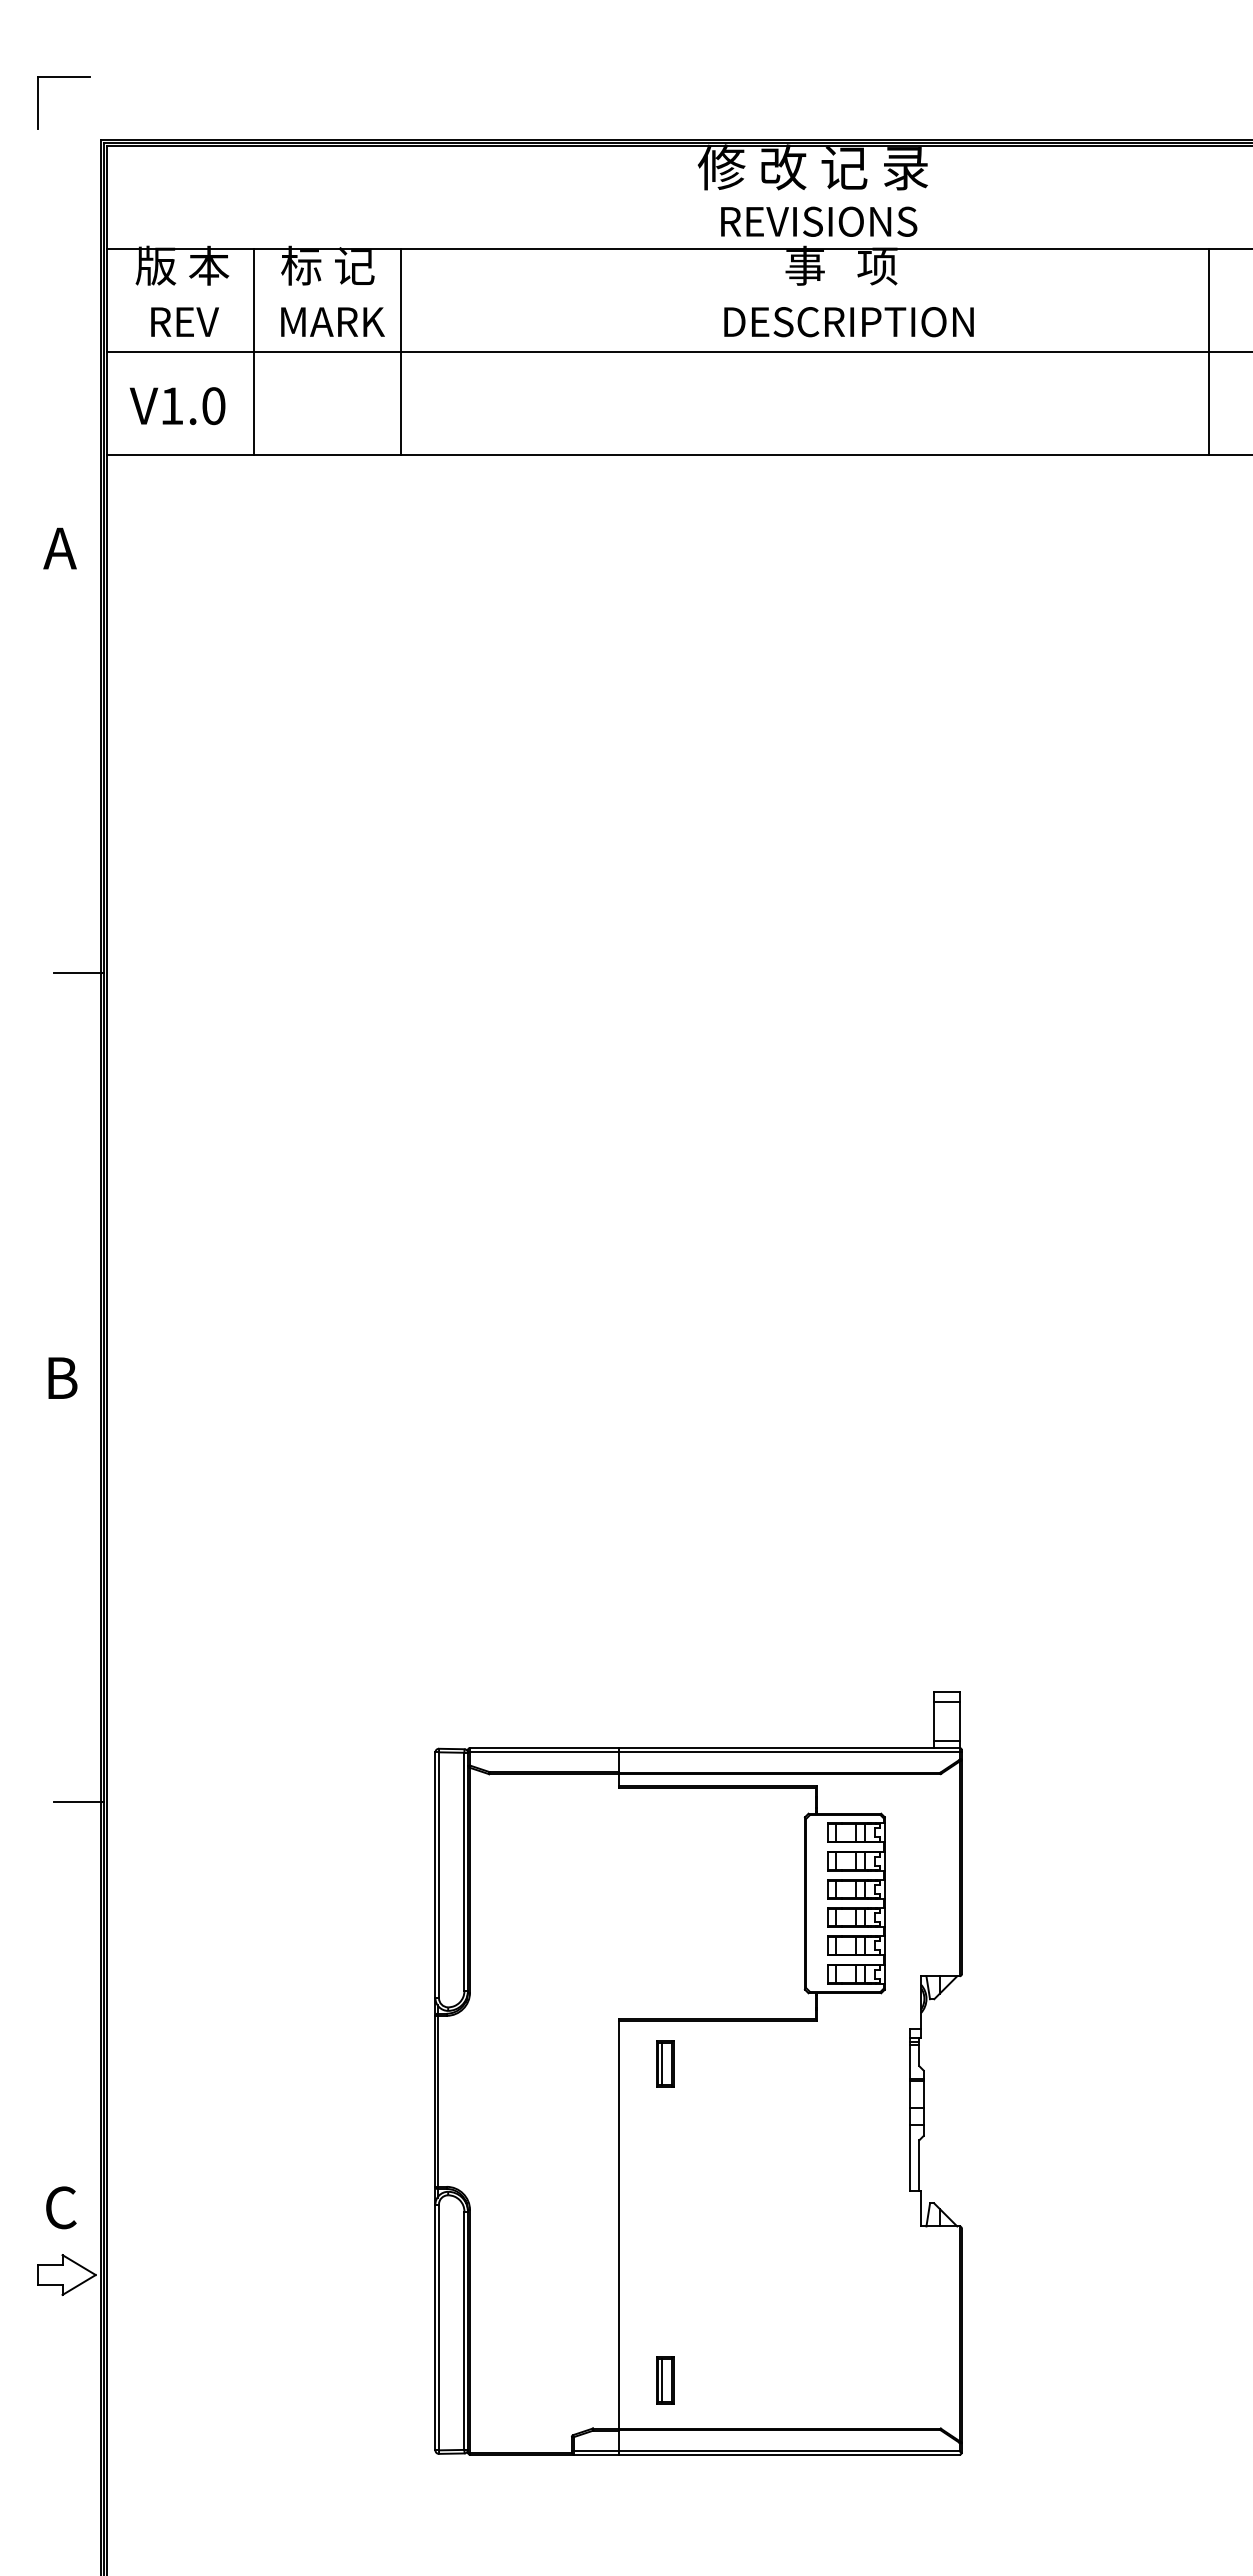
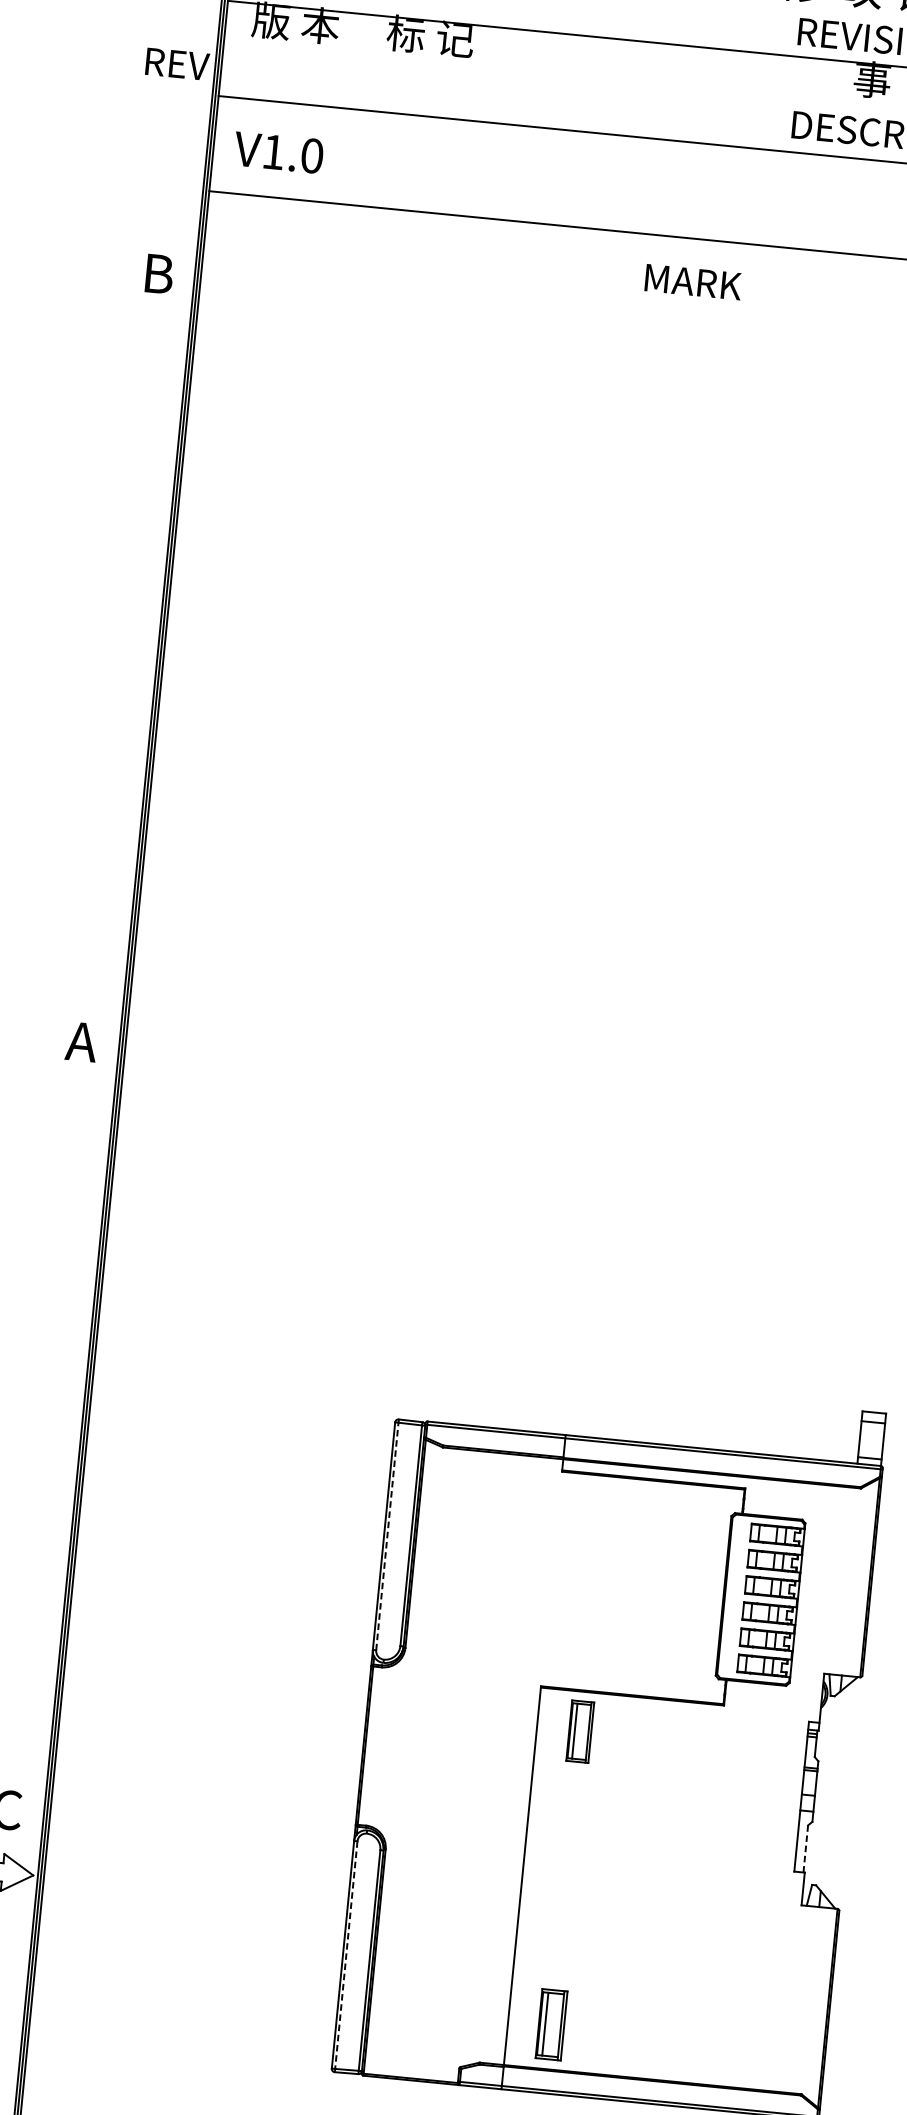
text: (184, 321) -> (177, 63), moved
text: (332, 321) -> (693, 281), moved
line: (254, 351) -> (354, 109), removed
line: (401, 351) -> (490, 122), removed
text: (60, 548) -> (157, 273), A -> B
line: (79, 972) -> (136, 668), removed
text: (60, 1377) -> (82, 1041), B -> A
line: (79, 1802) -> (61, 1436), removed
line: (439, 1875) -> (387, 1536), solid -> dashed
part: (665, 2063) -> (579, 1731), size x1.4
line: (919, 2165) -> (805, 1848), solid -> dashed
line: (439, 2327) -> (346, 1955), solid -> dashed
part: (665, 2380) -> (551, 2024), size x1.6

